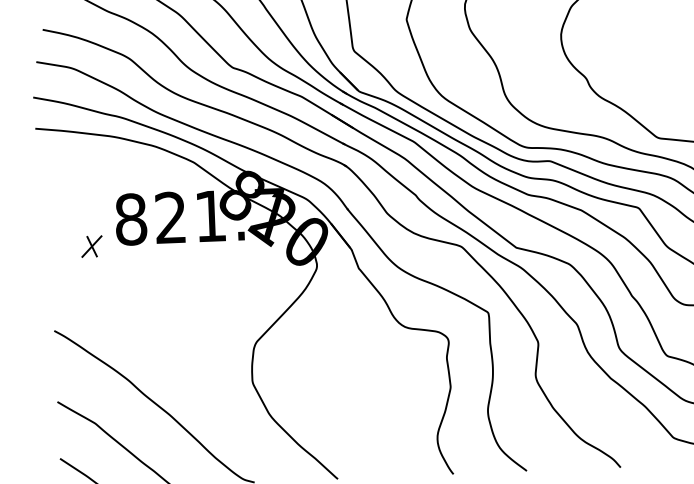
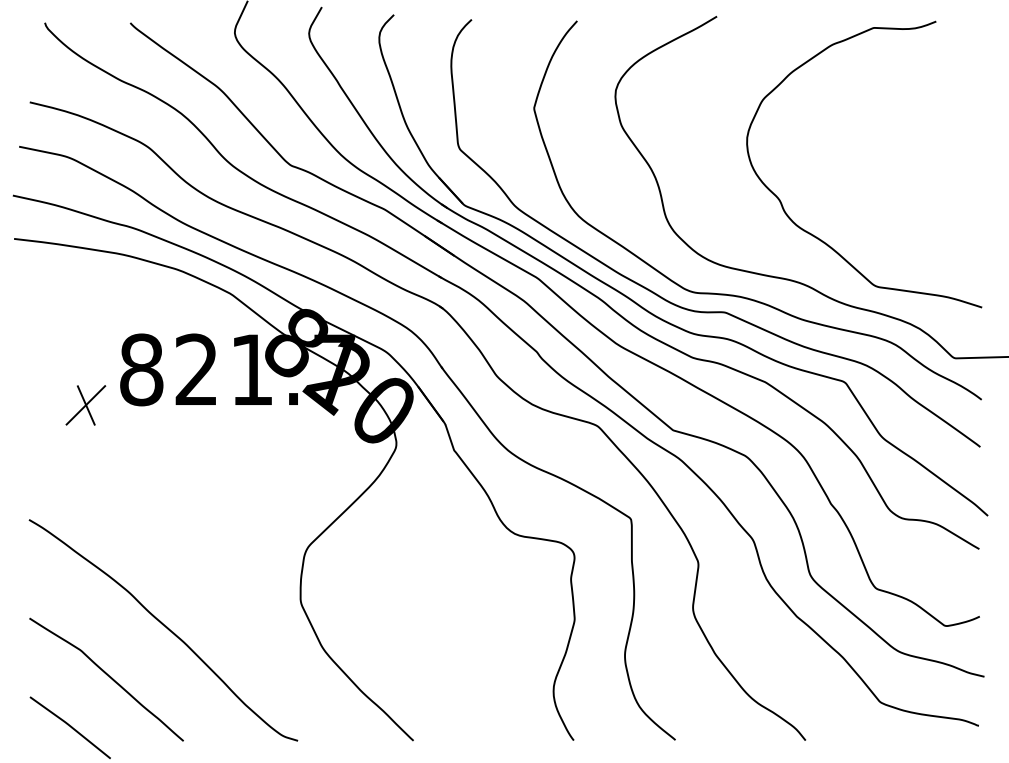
part: (91, 246) -> (85, 404), size x1.4

